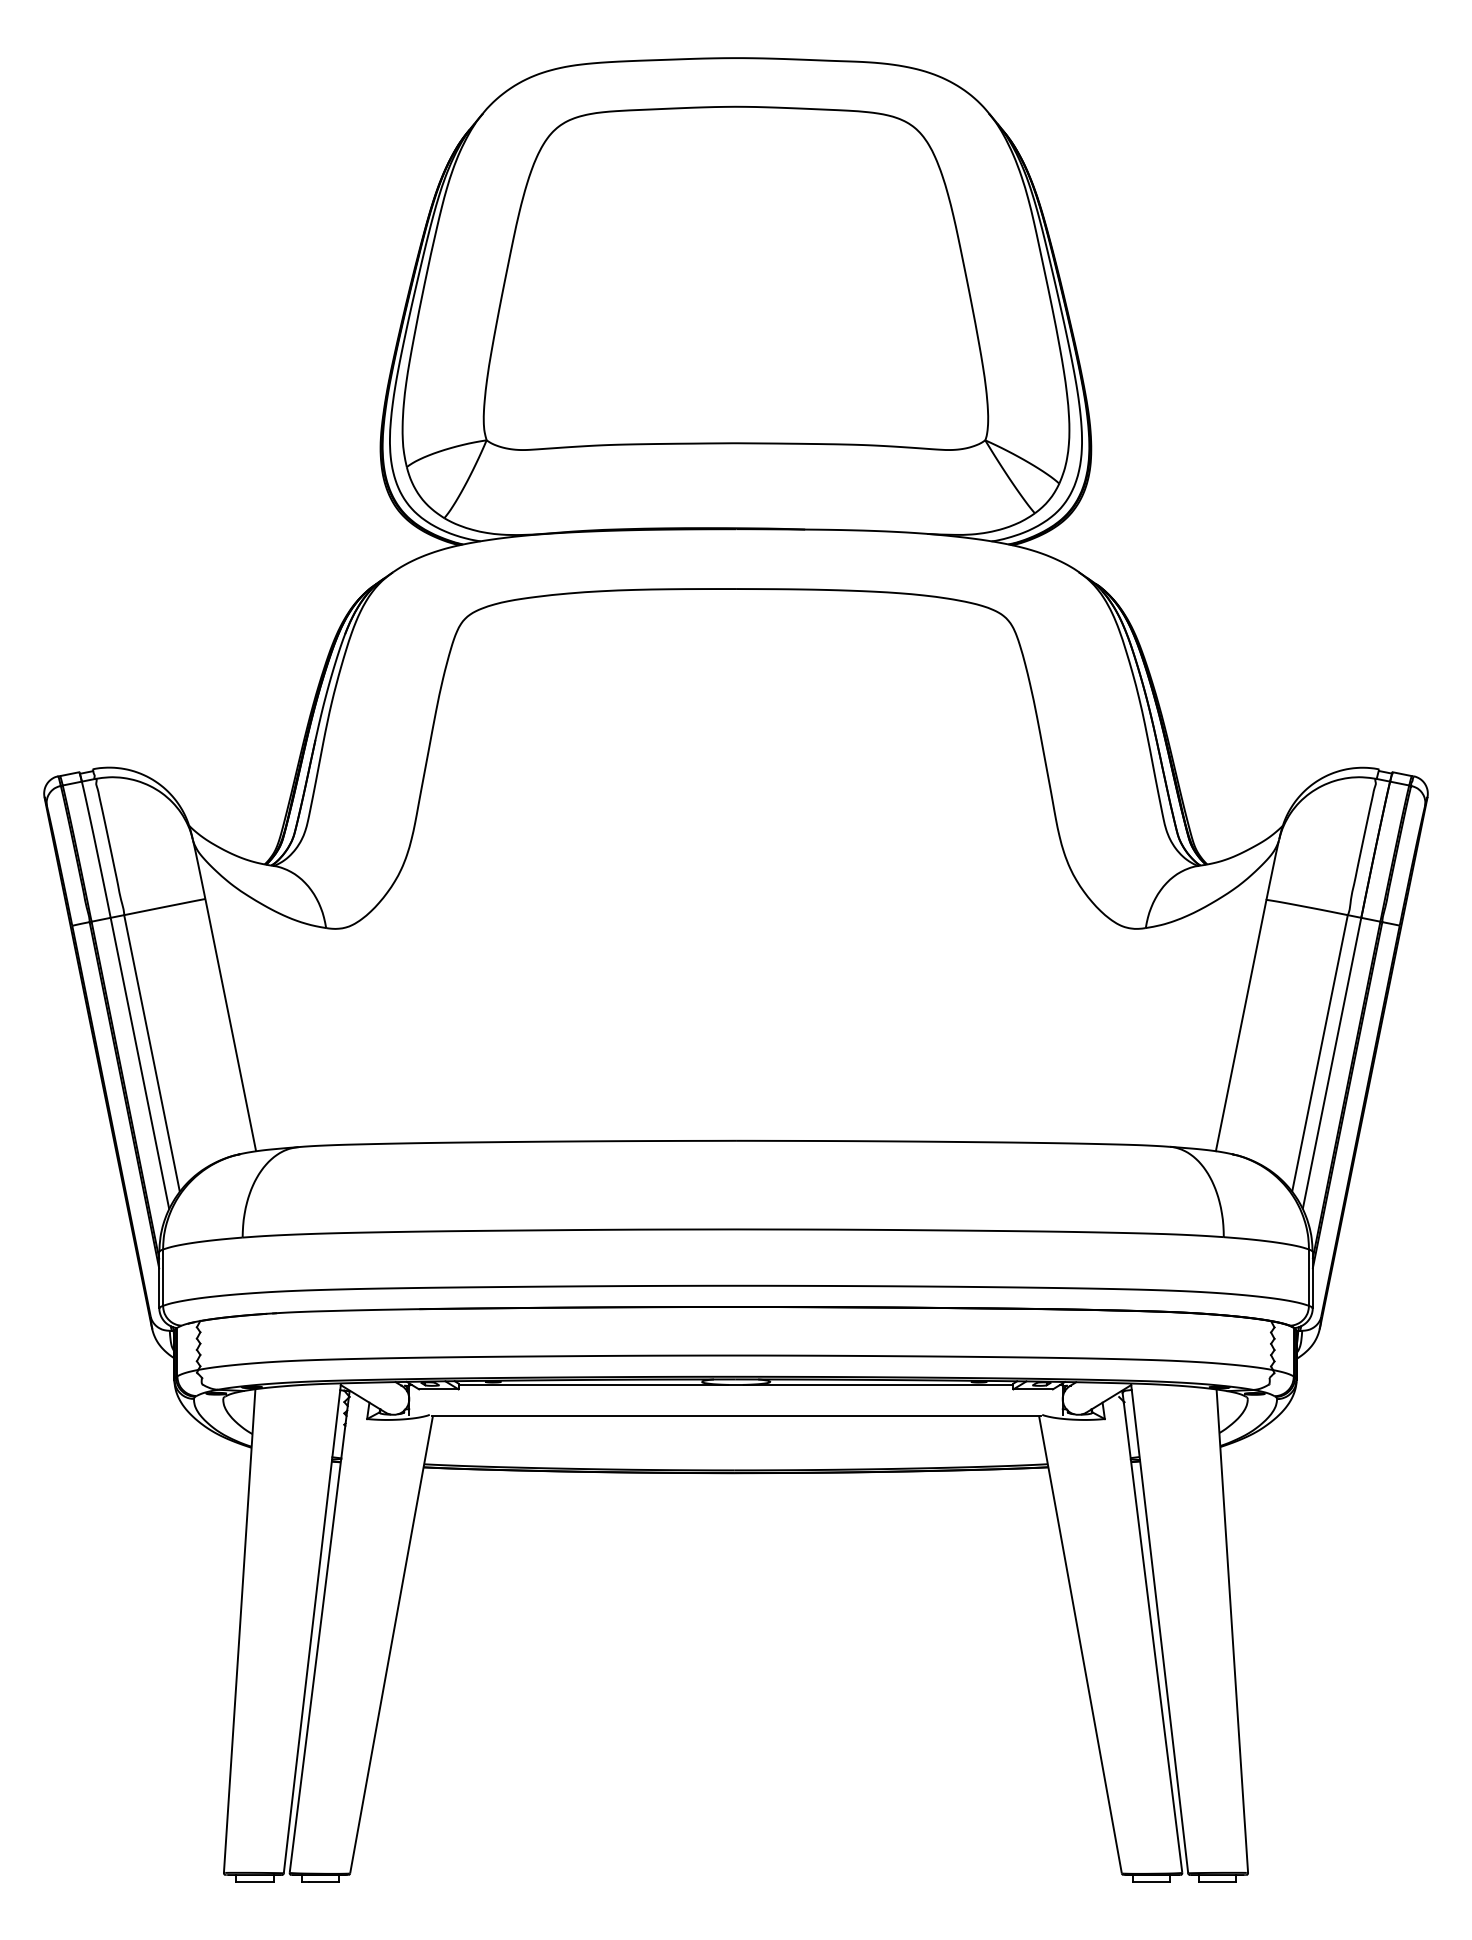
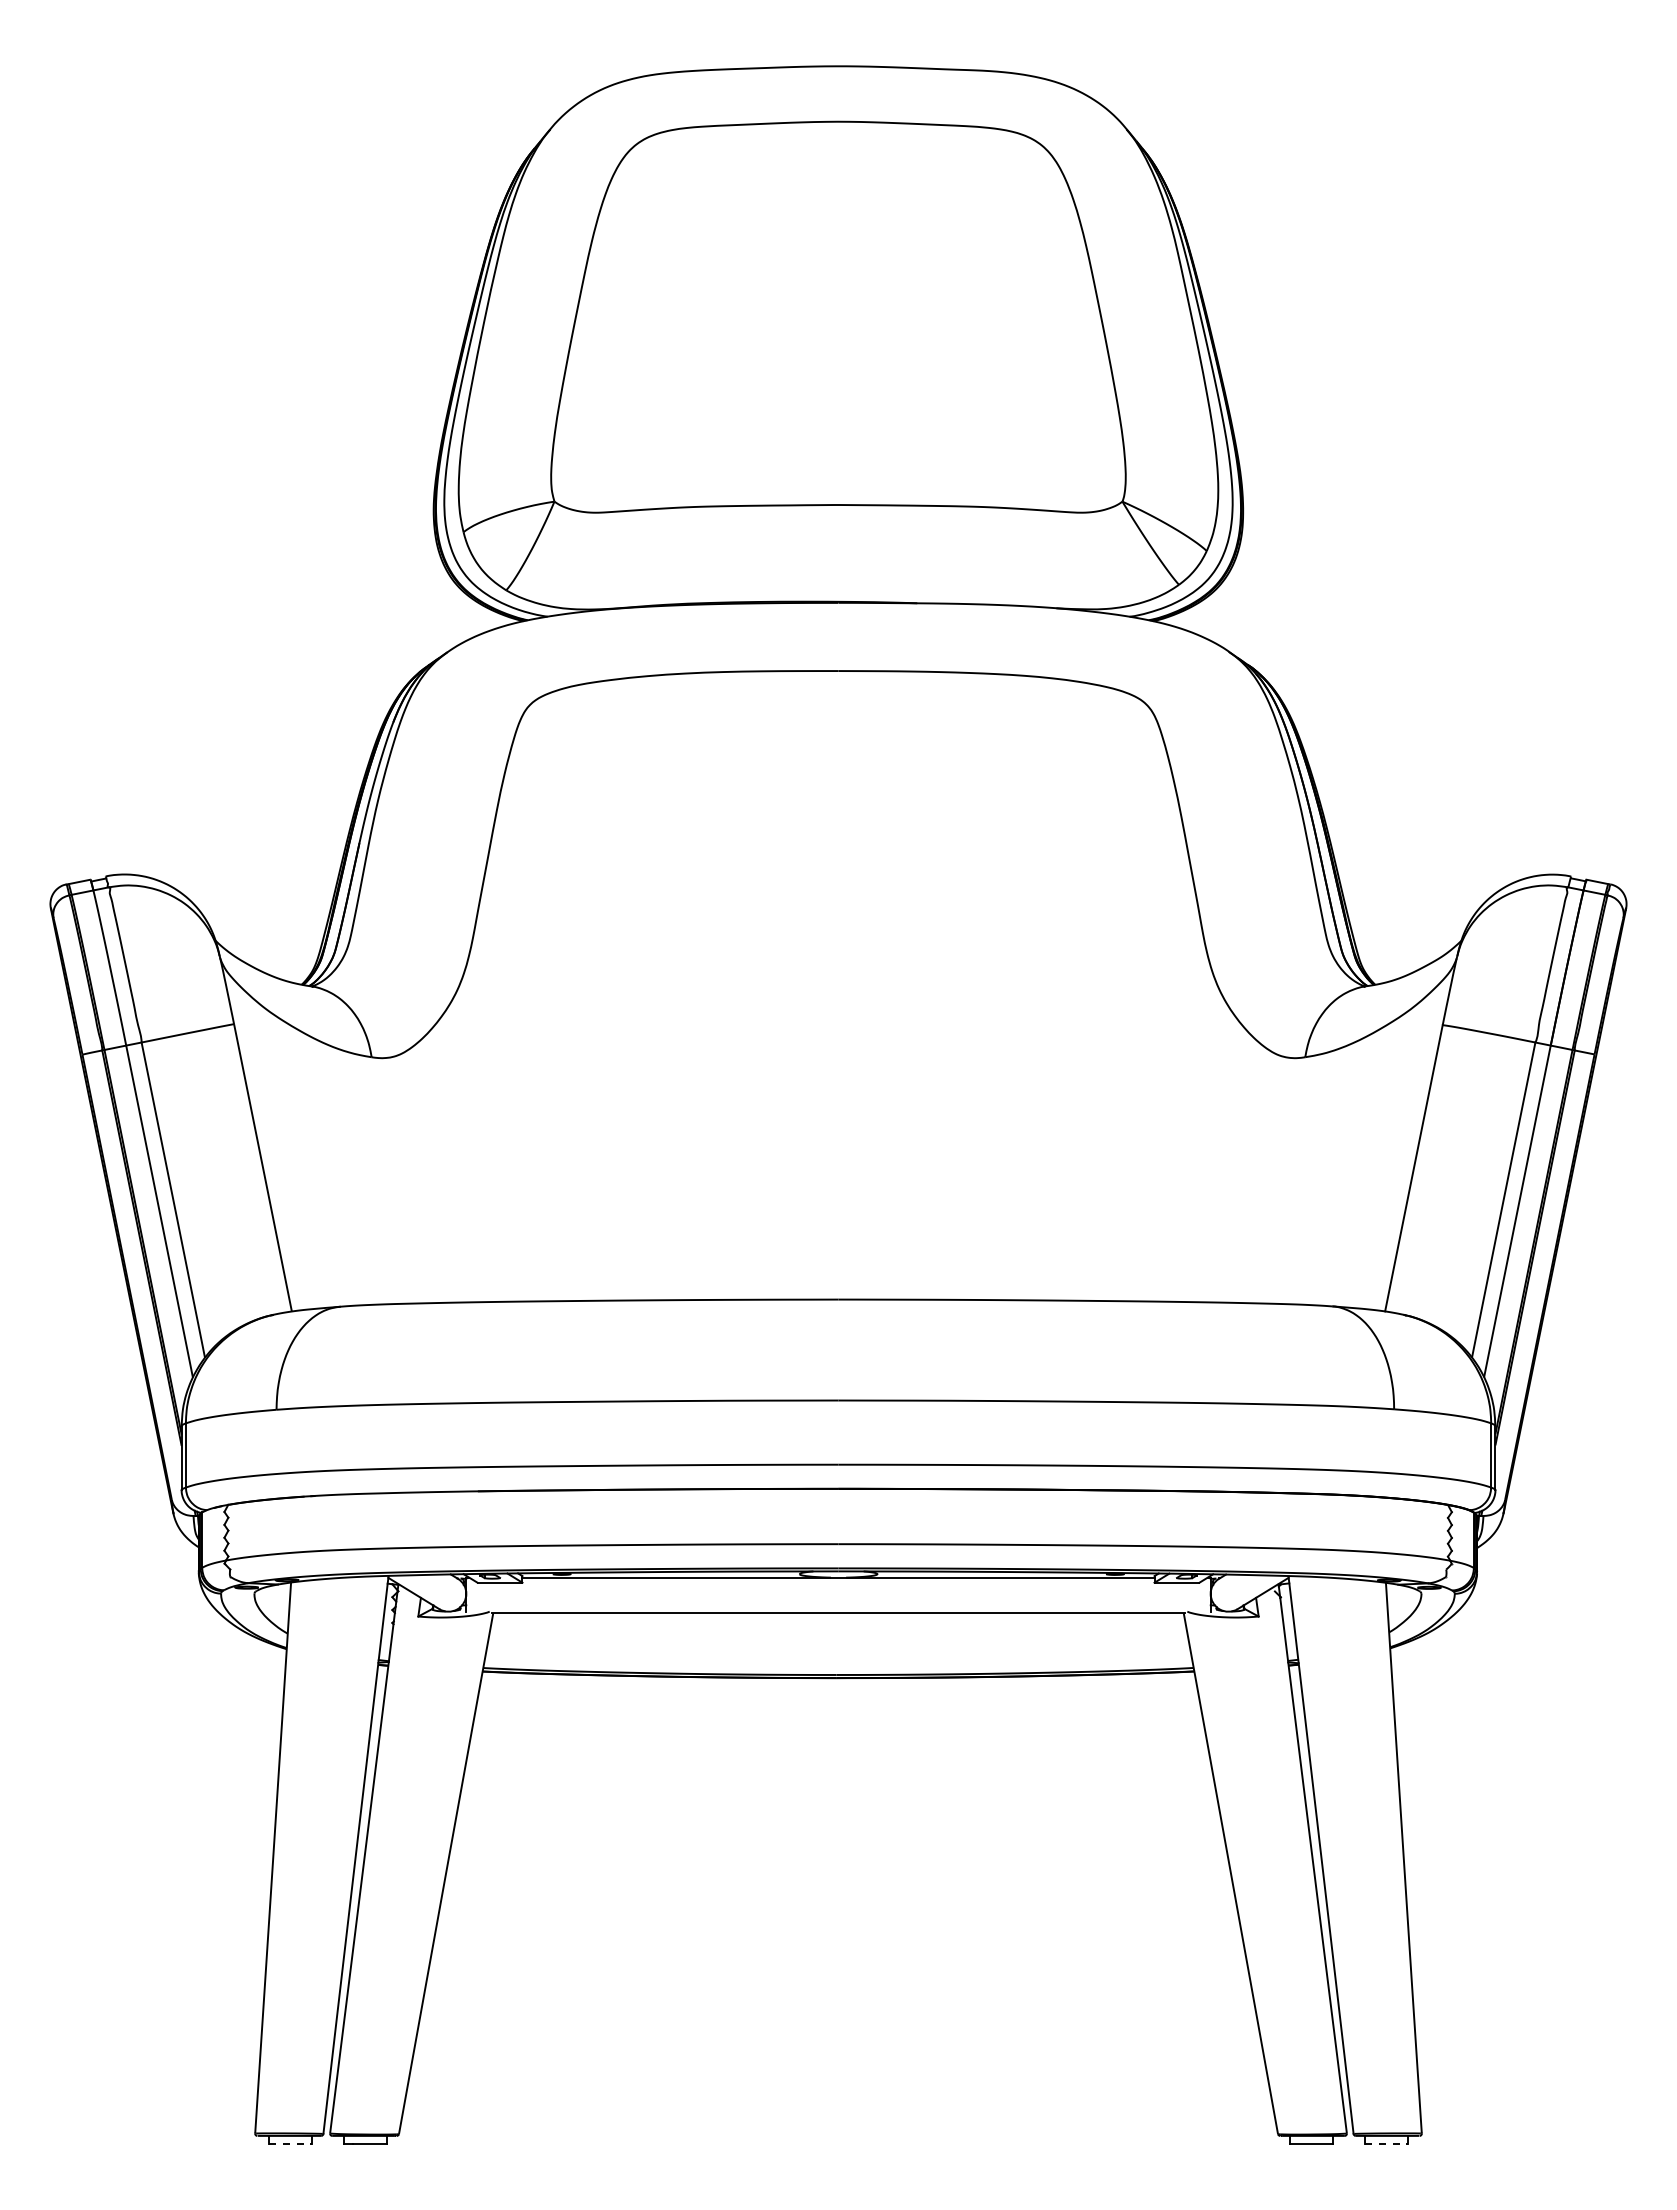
line: (255, 1881) -> (291, 2143), solid -> dashed
line: (1217, 1881) -> (1386, 2143), solid -> dashed

